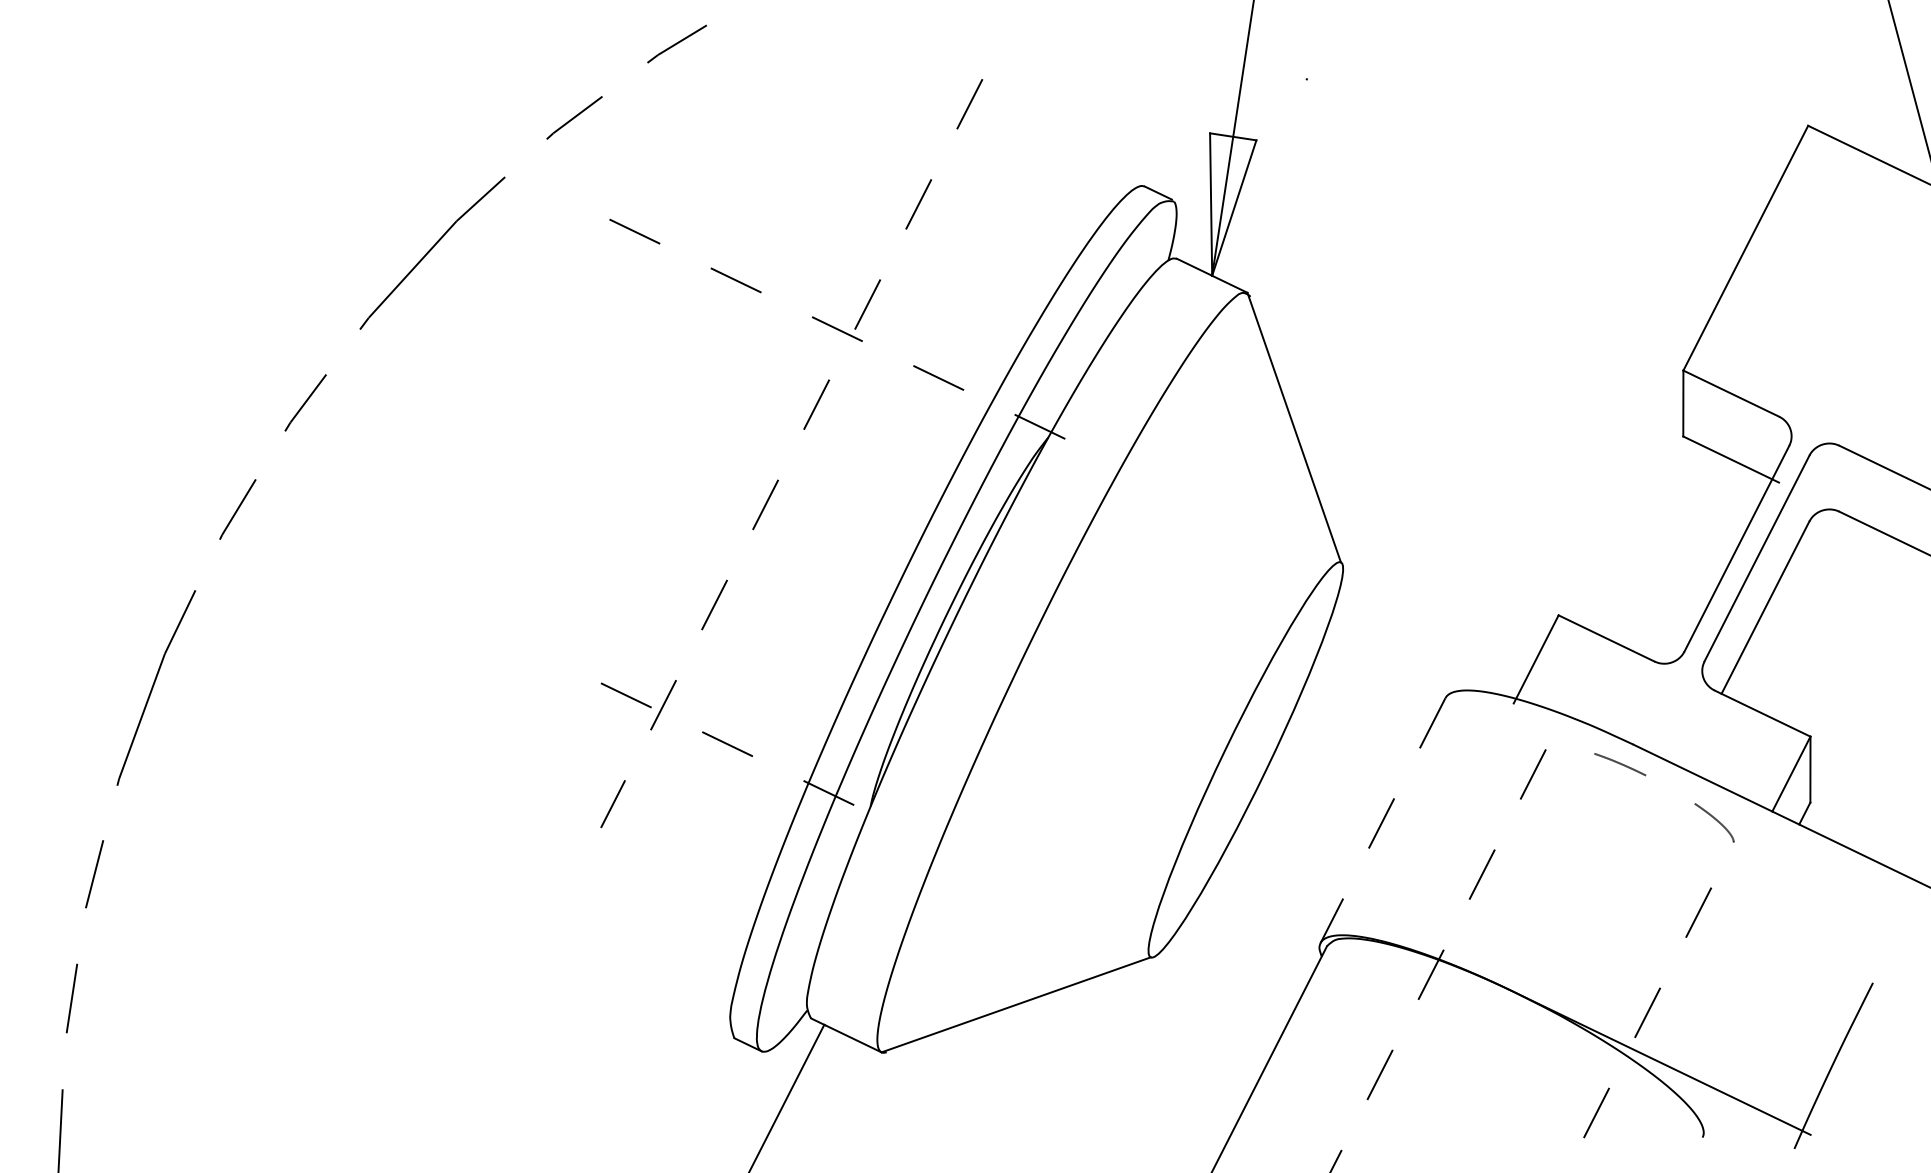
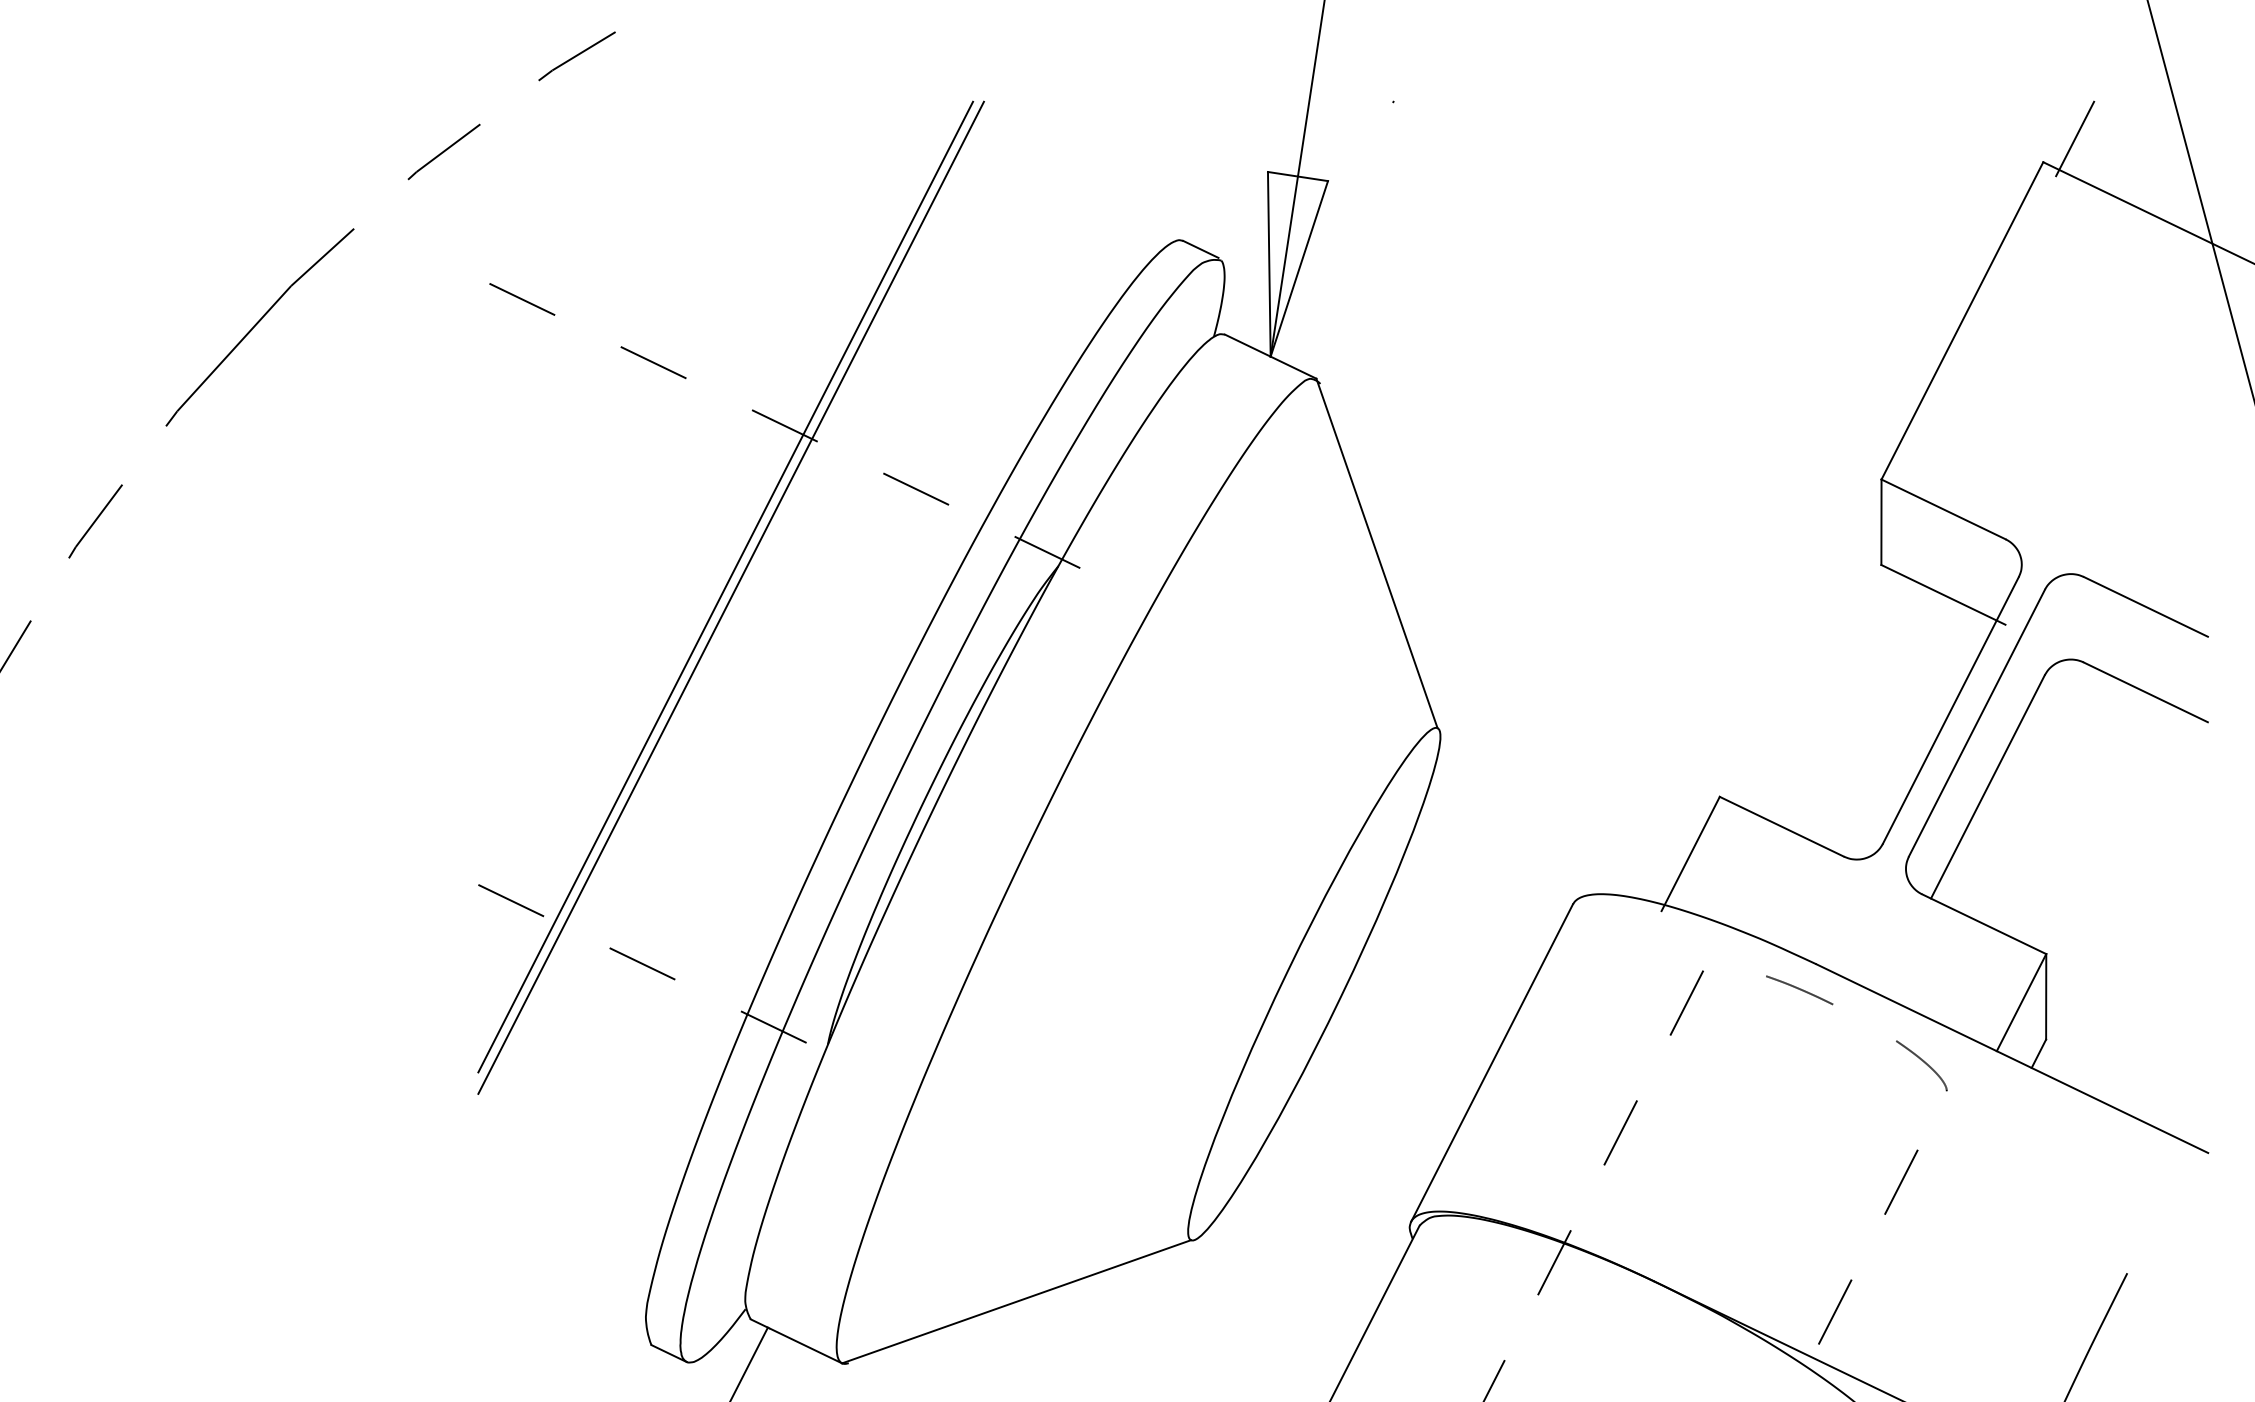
line: (1832, 107) -> (2074, 138), added
line: (791, 454) -> (725, 588), dashed -> solid
line: (795, 461) -> (730, 597), added
line: (1382, 821) -> (1491, 1064), dashed -> solid

